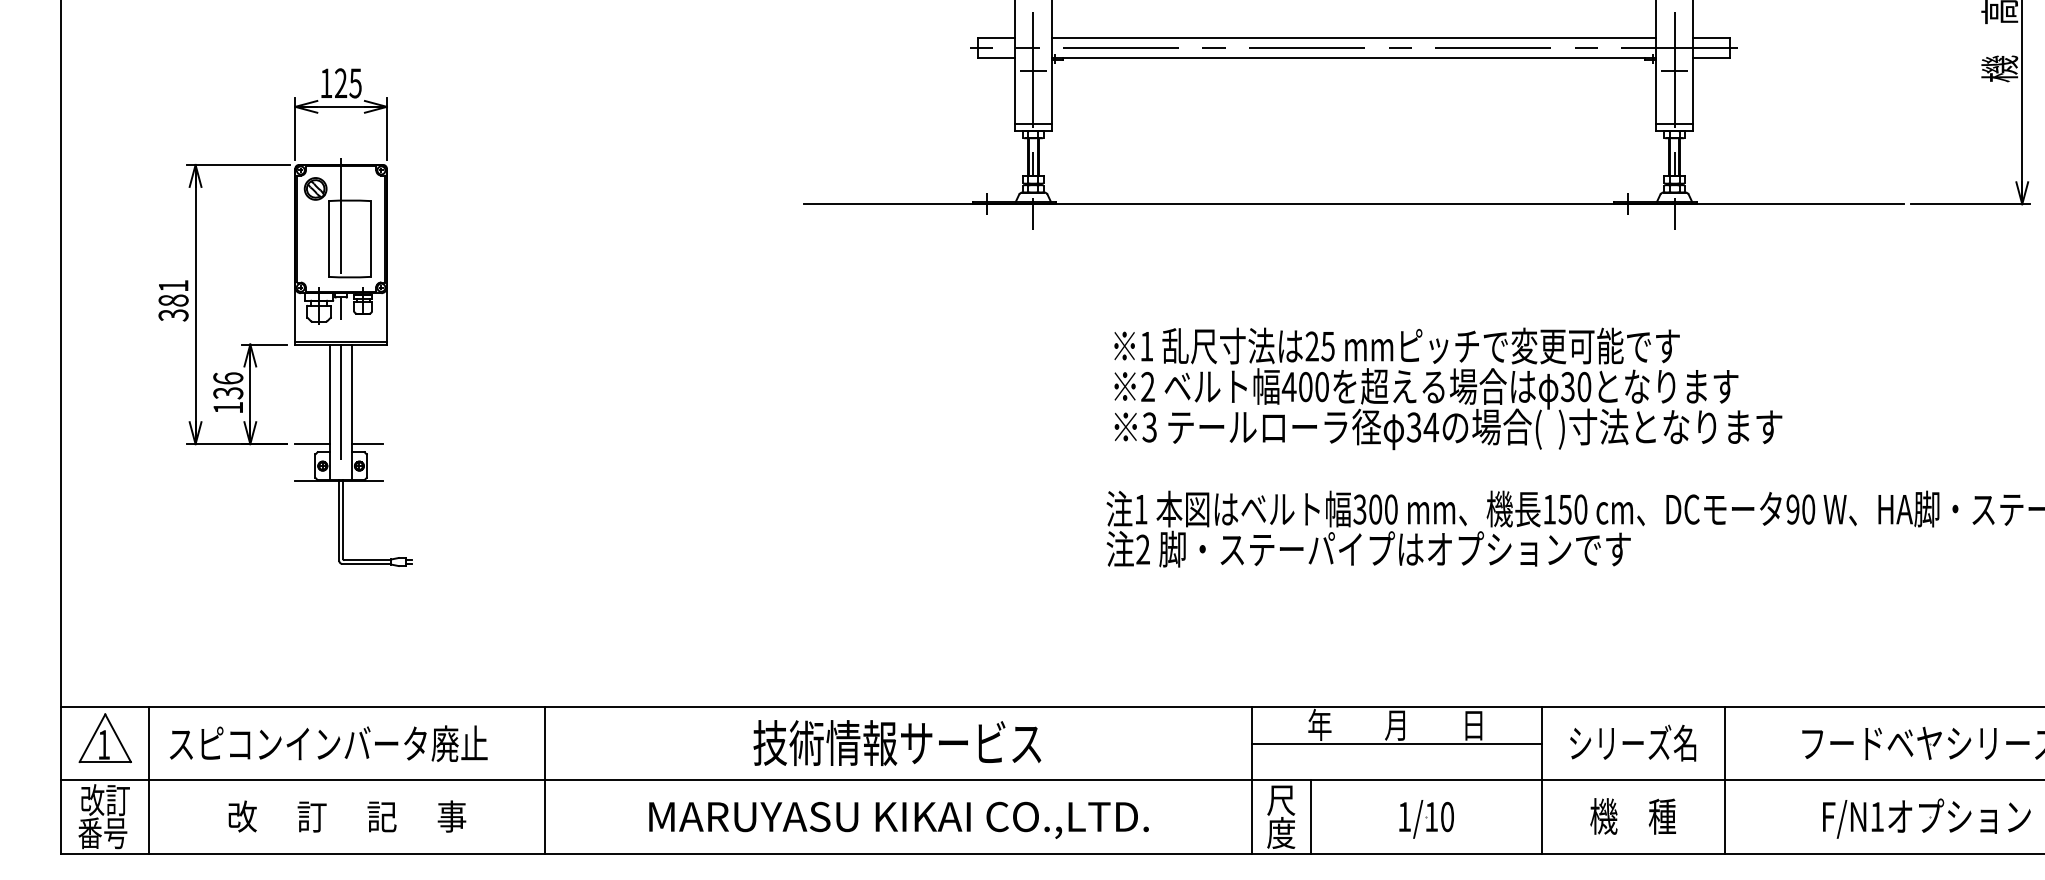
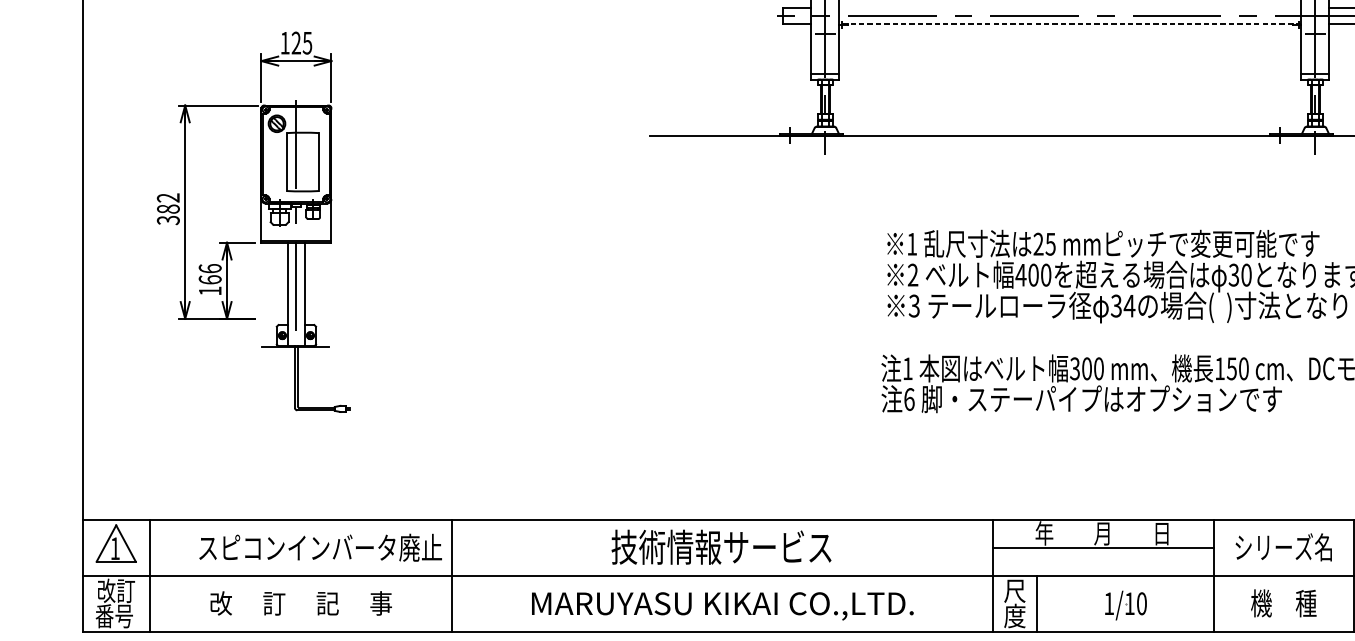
line: (1353, 37) -> (1070, 8), removed
line: (1353, 57) -> (1070, 23), solid -> dashed
text: (173, 286) -> (168, 198), 381 -> 382
text: (228, 393) -> (210, 280), 136 -> 166
line: (312, 444) -> (274, 319), removed
line: (367, 444) -> (316, 319), removed
text: (1143, 549) -> (909, 399), 2 -> 6
text: (328, 743) -> (320, 547), moved

